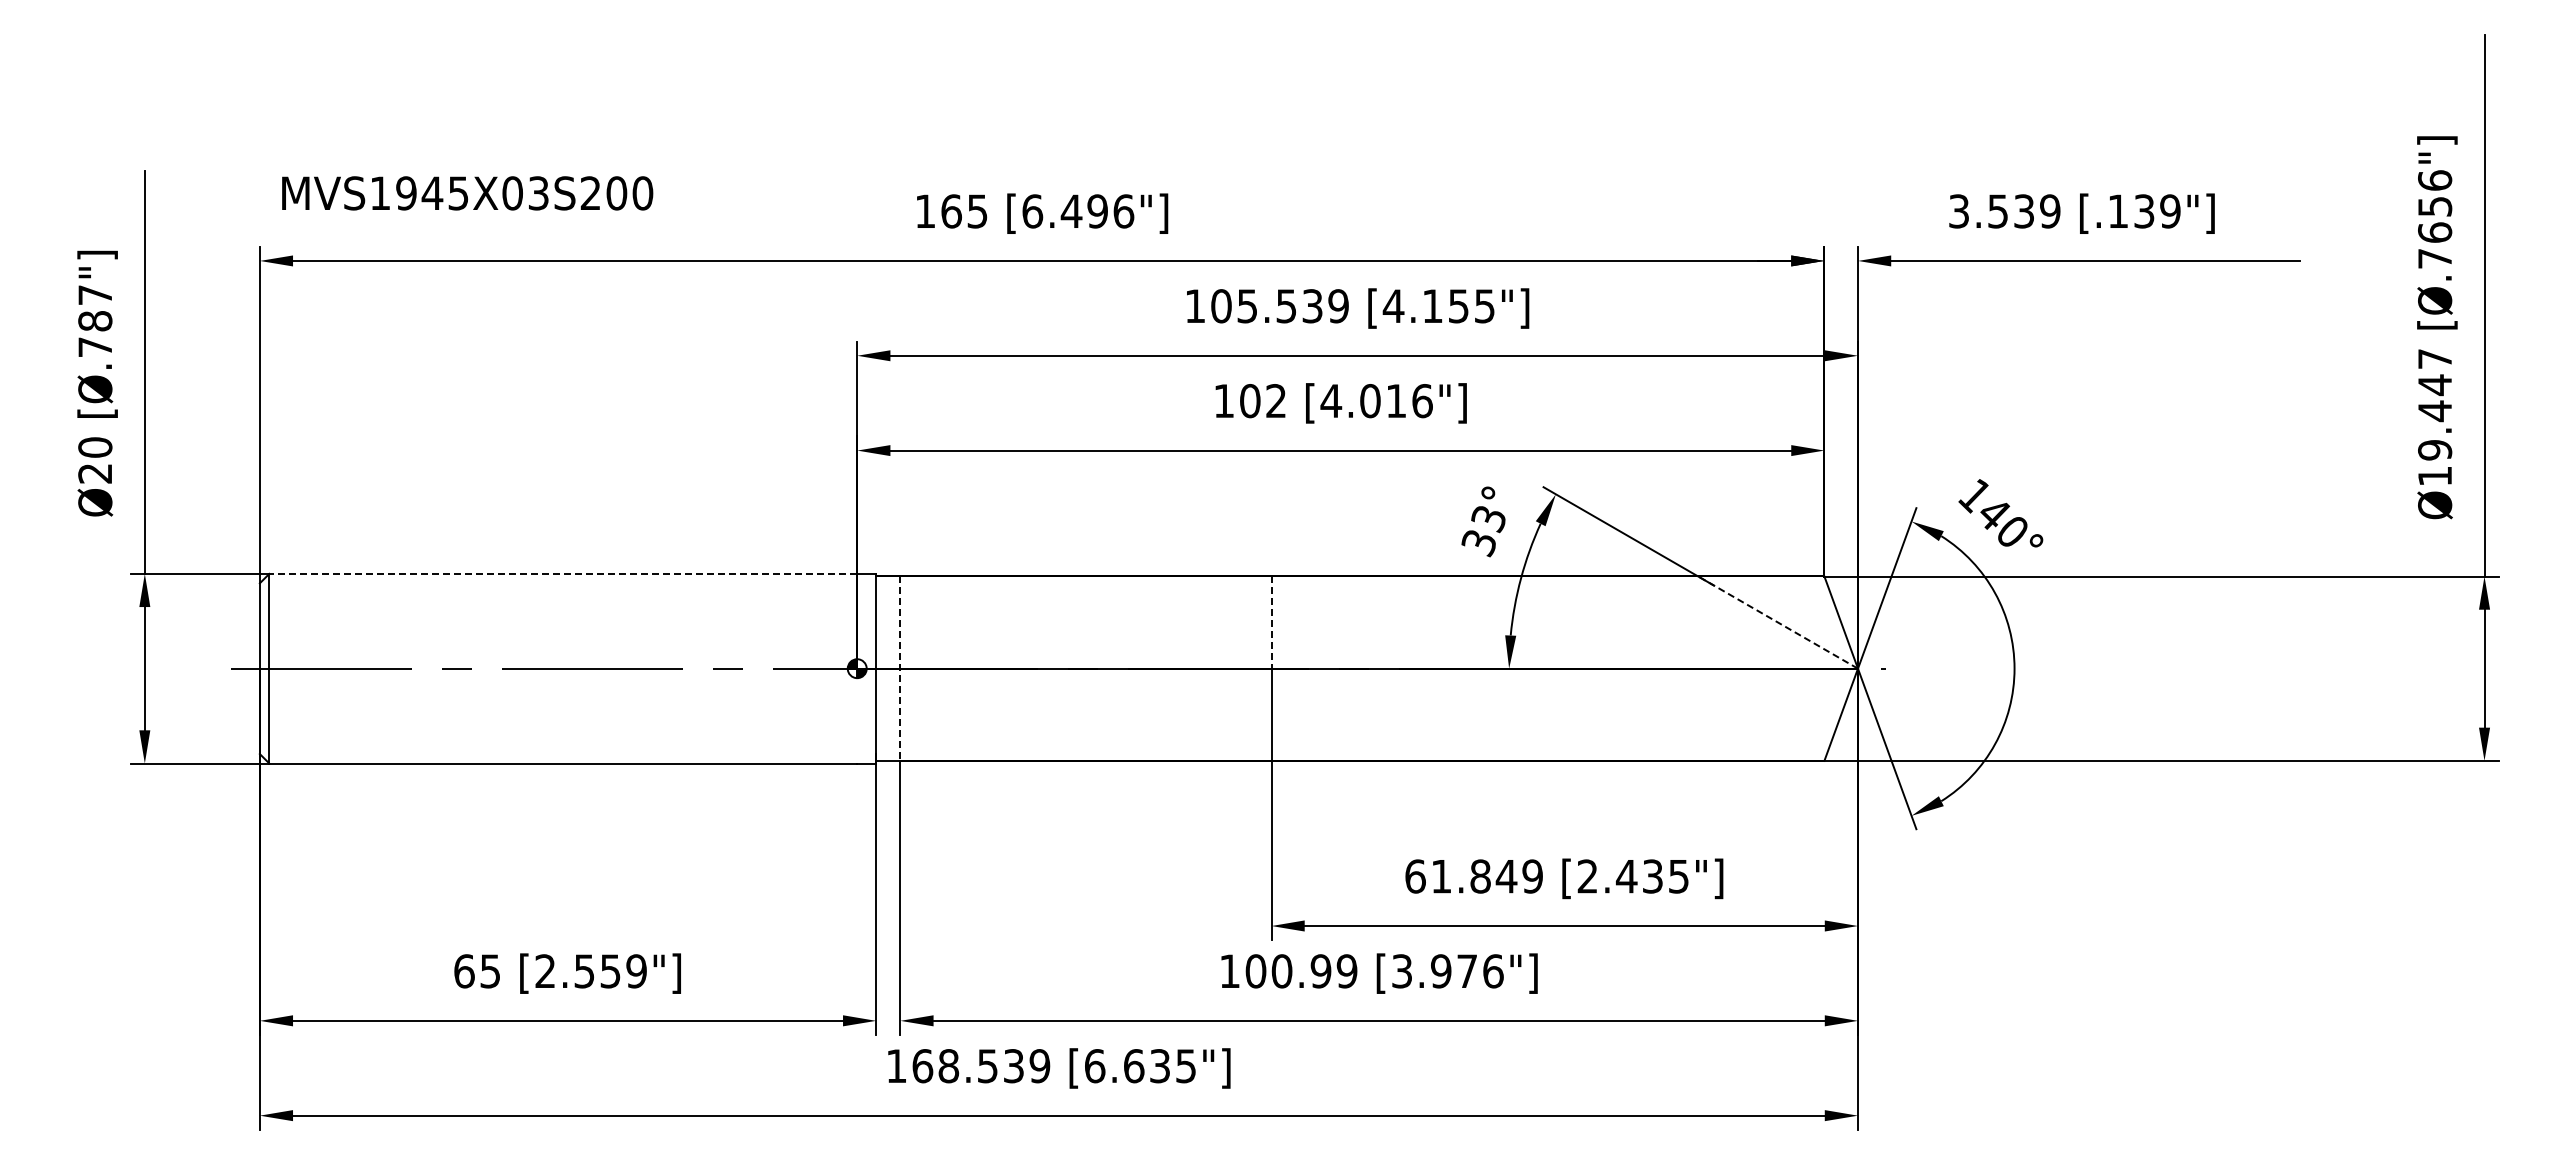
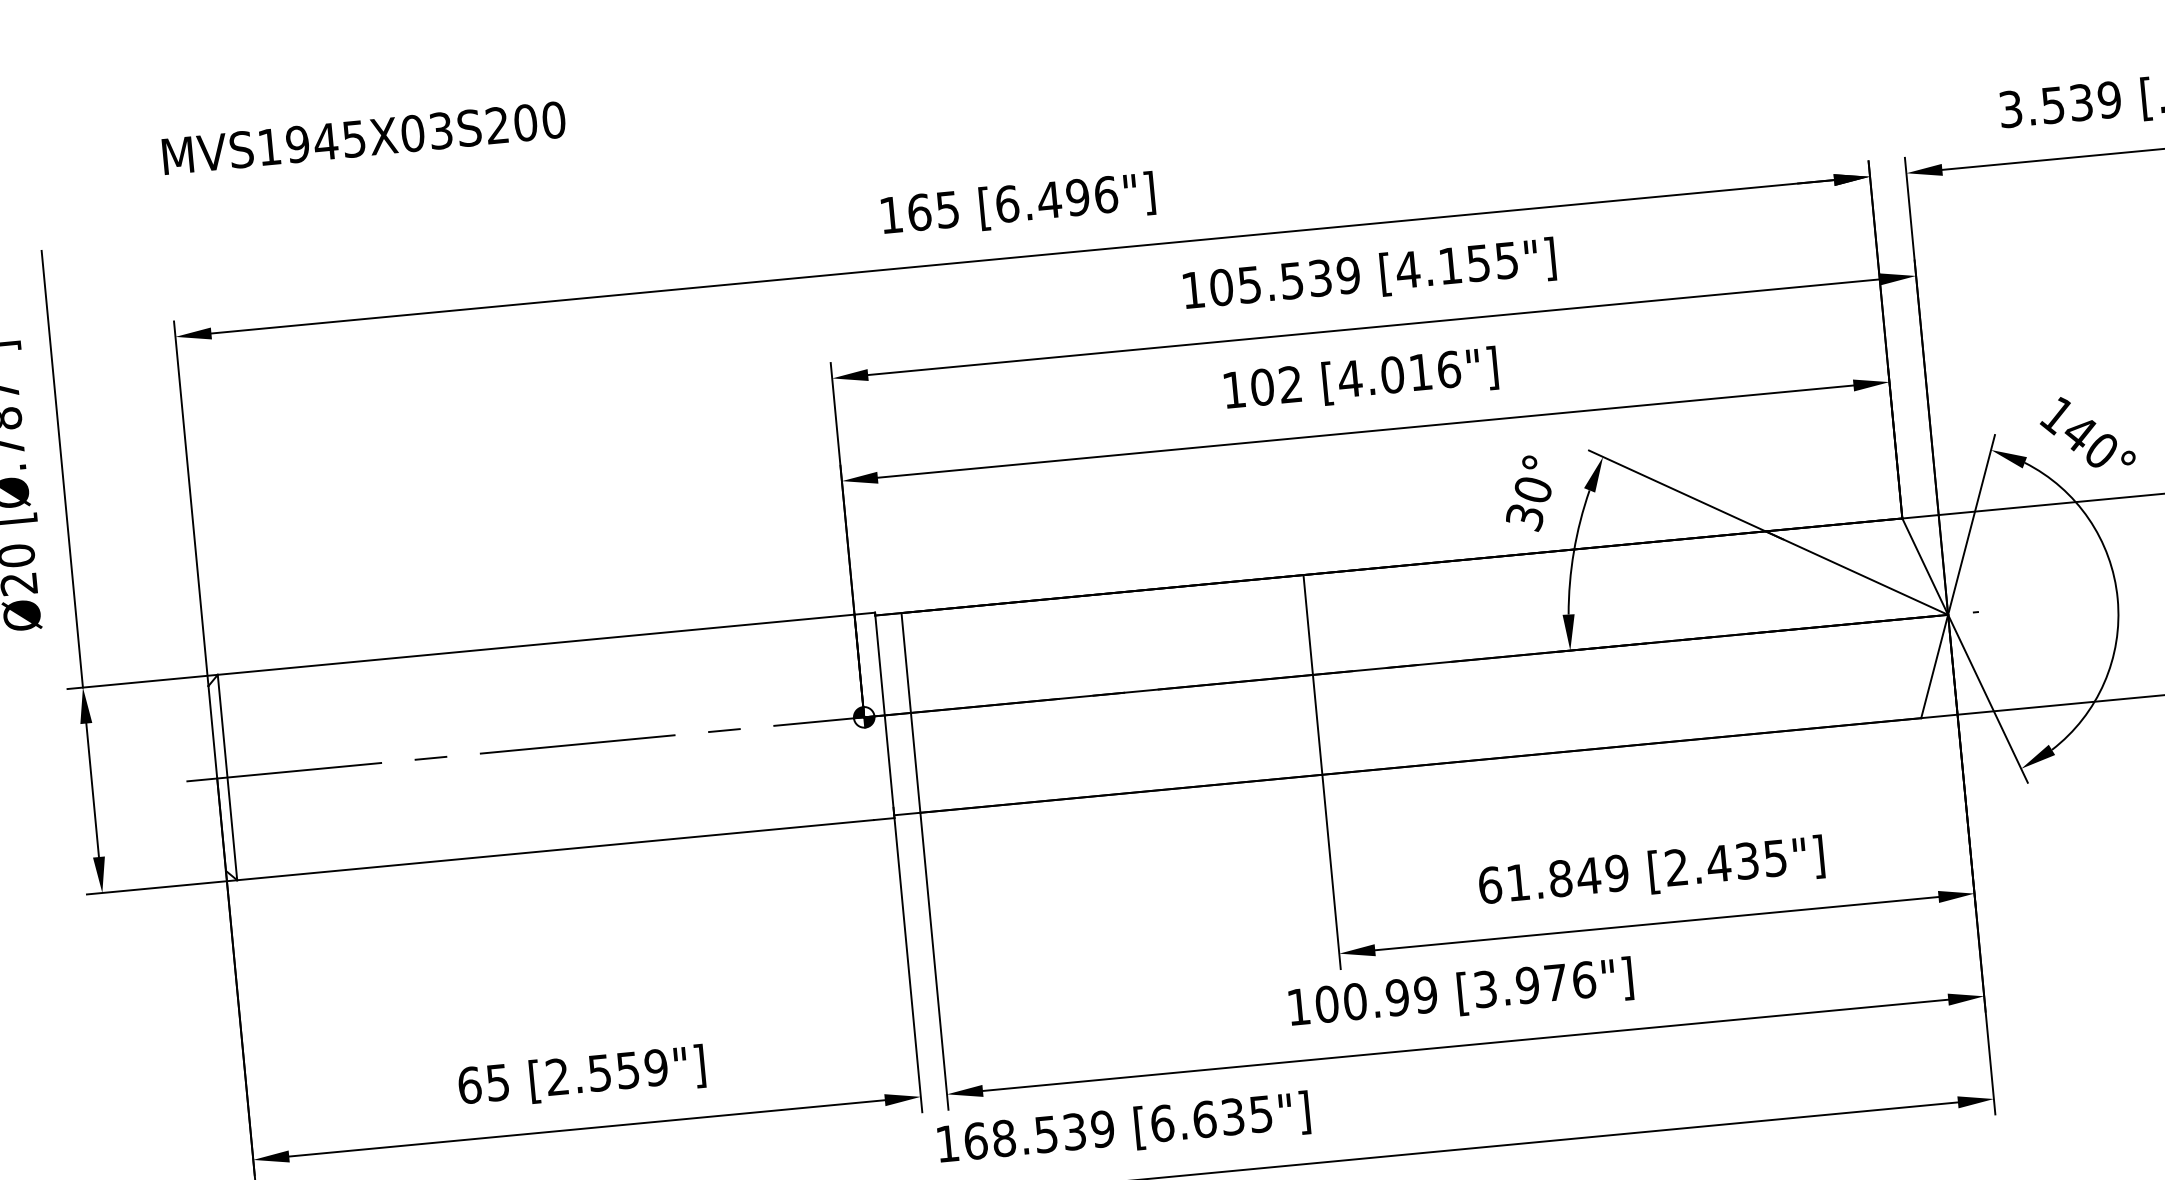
text: (467, 193) -> (363, 138), moved
text: (1488, 519) -> (1532, 491), 33° -> 30°
line: (563, 573) -> (536, 644), dashed -> solid
line: (1777, 622) -> (1856, 573), dashed -> solid
line: (1271, 623) -> (1308, 625), dashed -> solid
line: (900, 669) -> (911, 713), dashed -> solid

